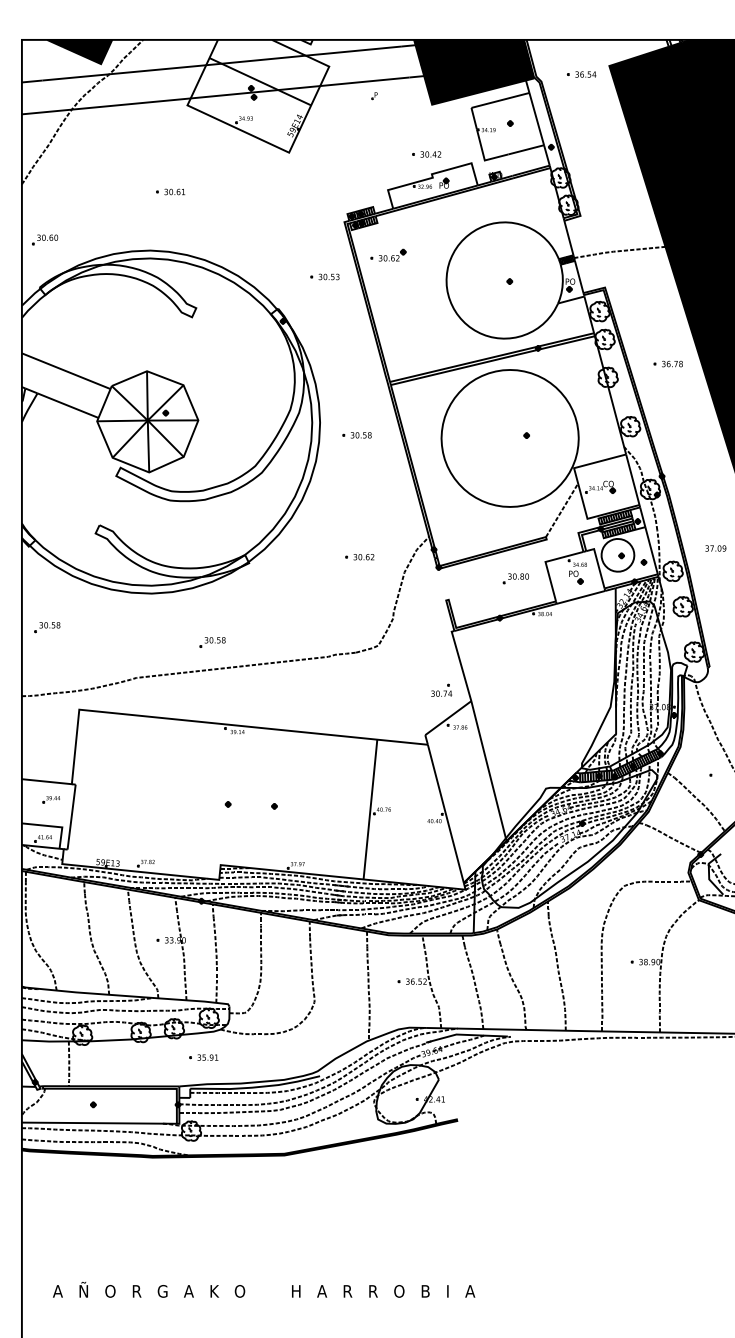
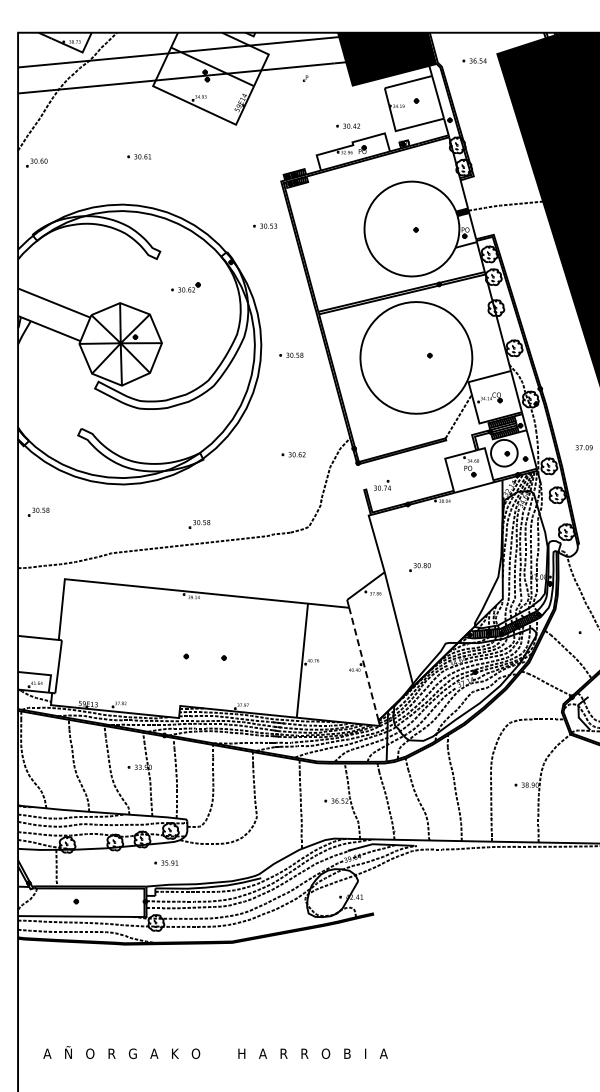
fill: (78, 51) -> (64, 42), removed
part: (44, 239) -> (36, 162), moved
part: (387, 255) -> (185, 287), moved
part: (668, 363) -> (545, 296), removed
part: (515, 578) -> (419, 567), moved
part: (212, 642) -> (199, 524), moved
part: (441, 690) -> (382, 485), moved
part: (50, 799) -> (41, 652), removed
line: (445, 813) -> (363, 663), solid -> dashed

